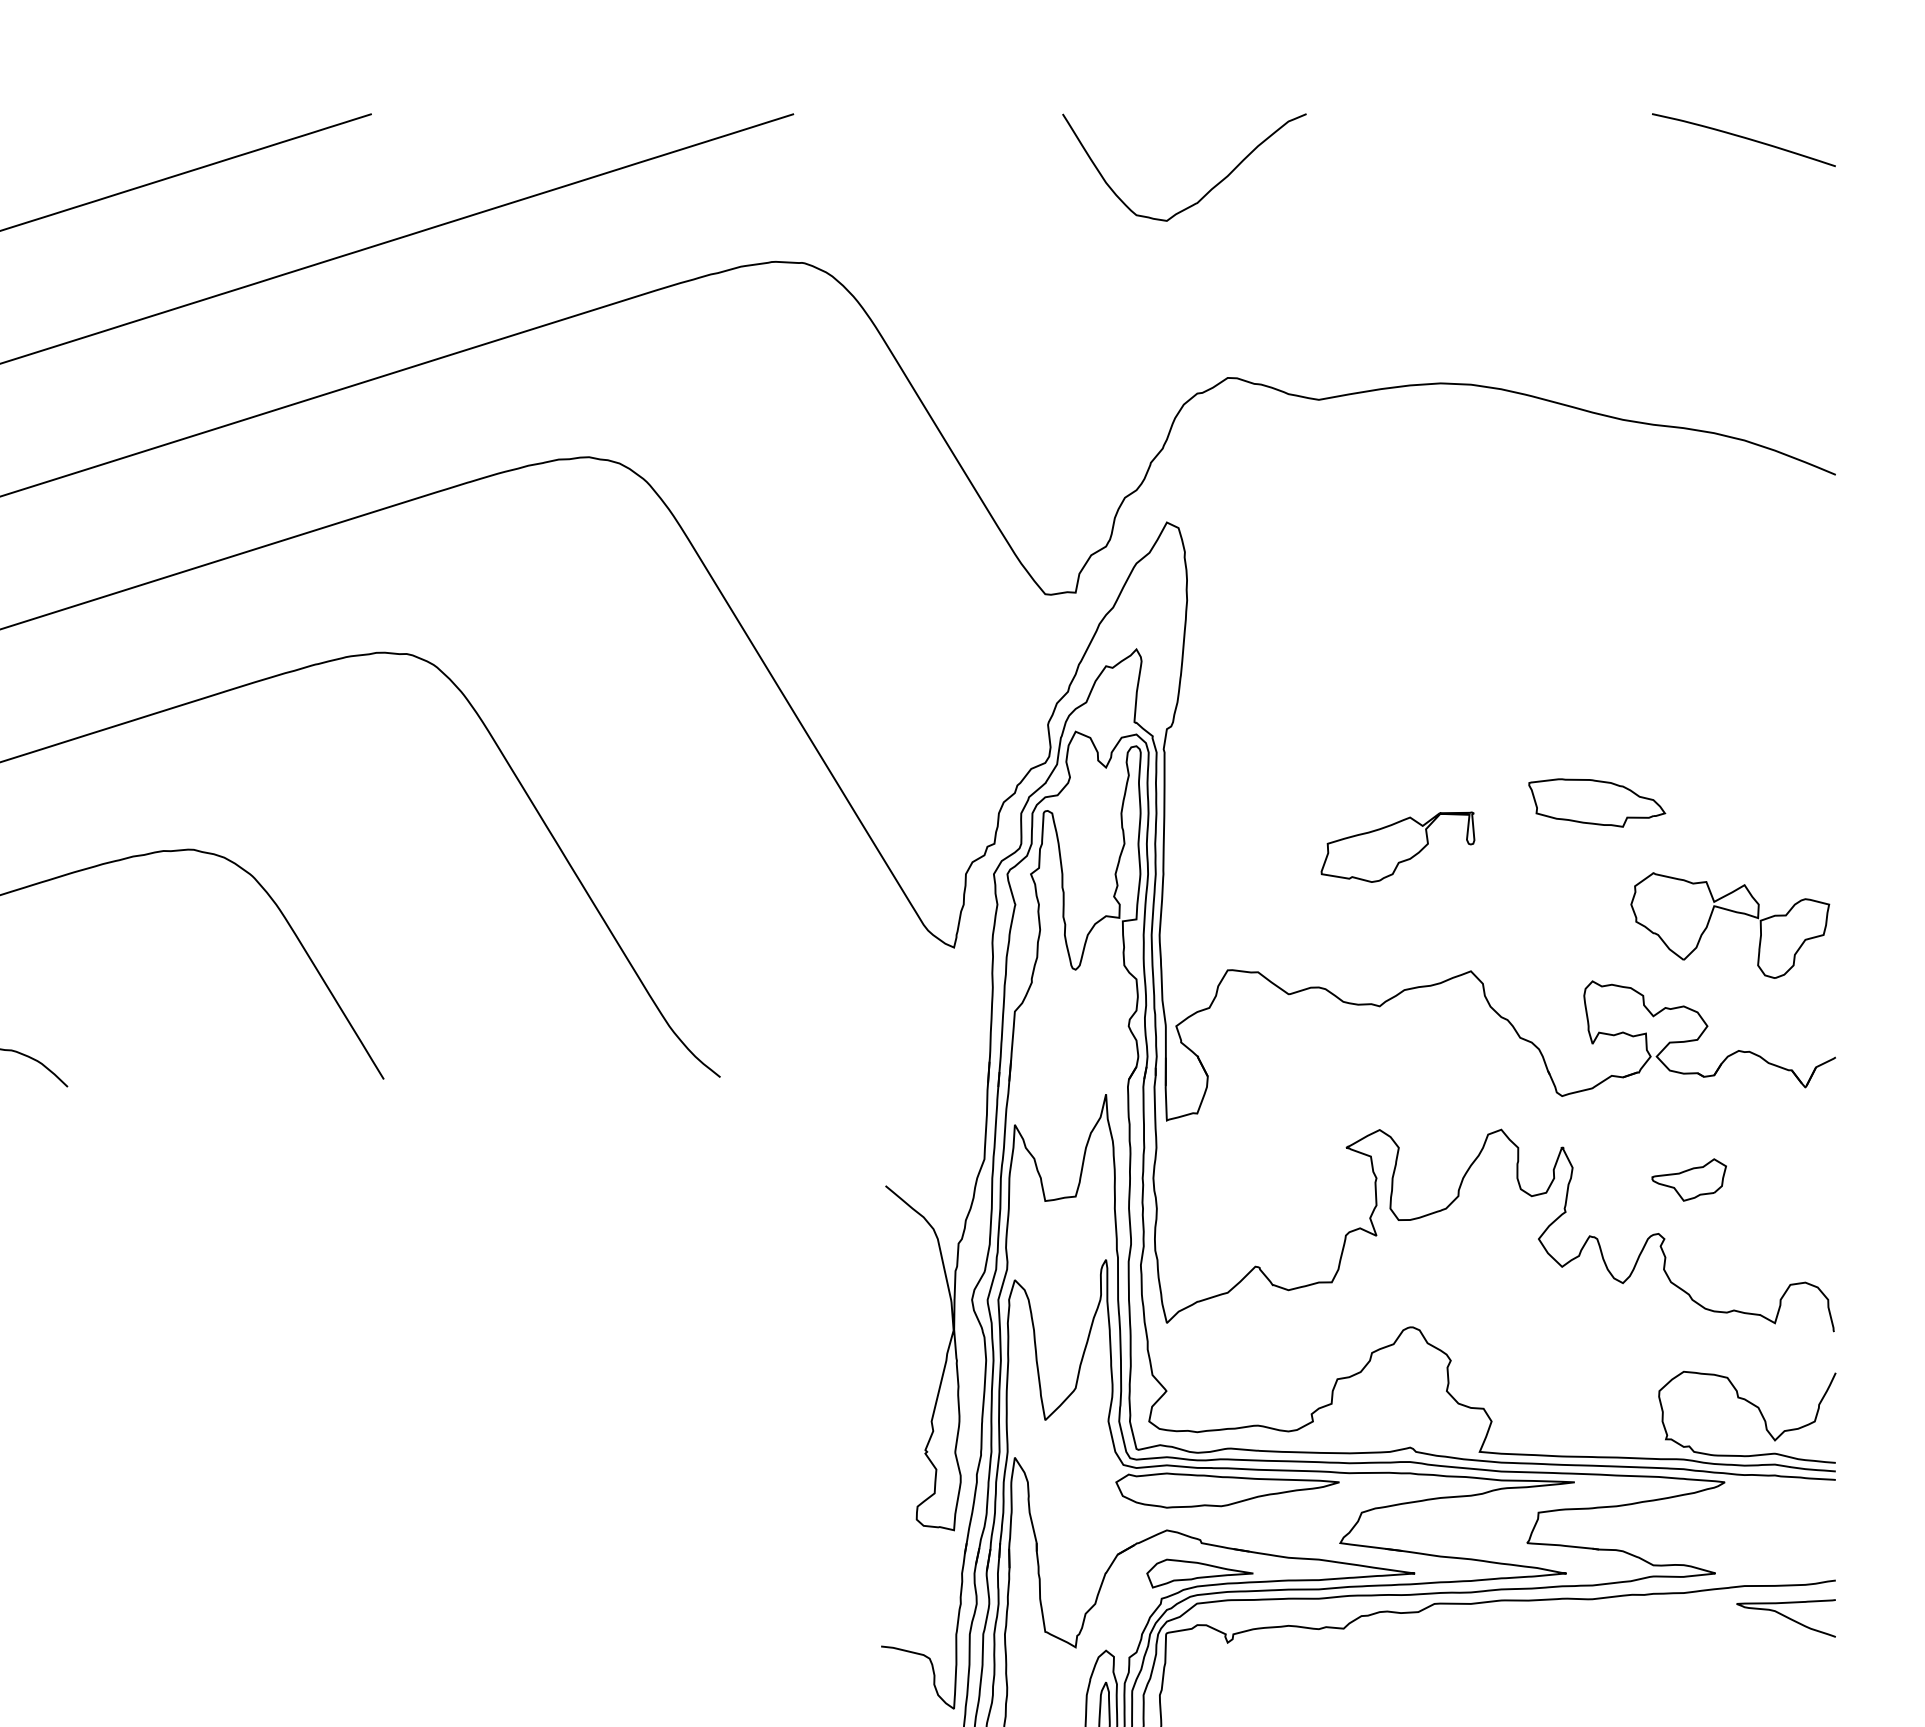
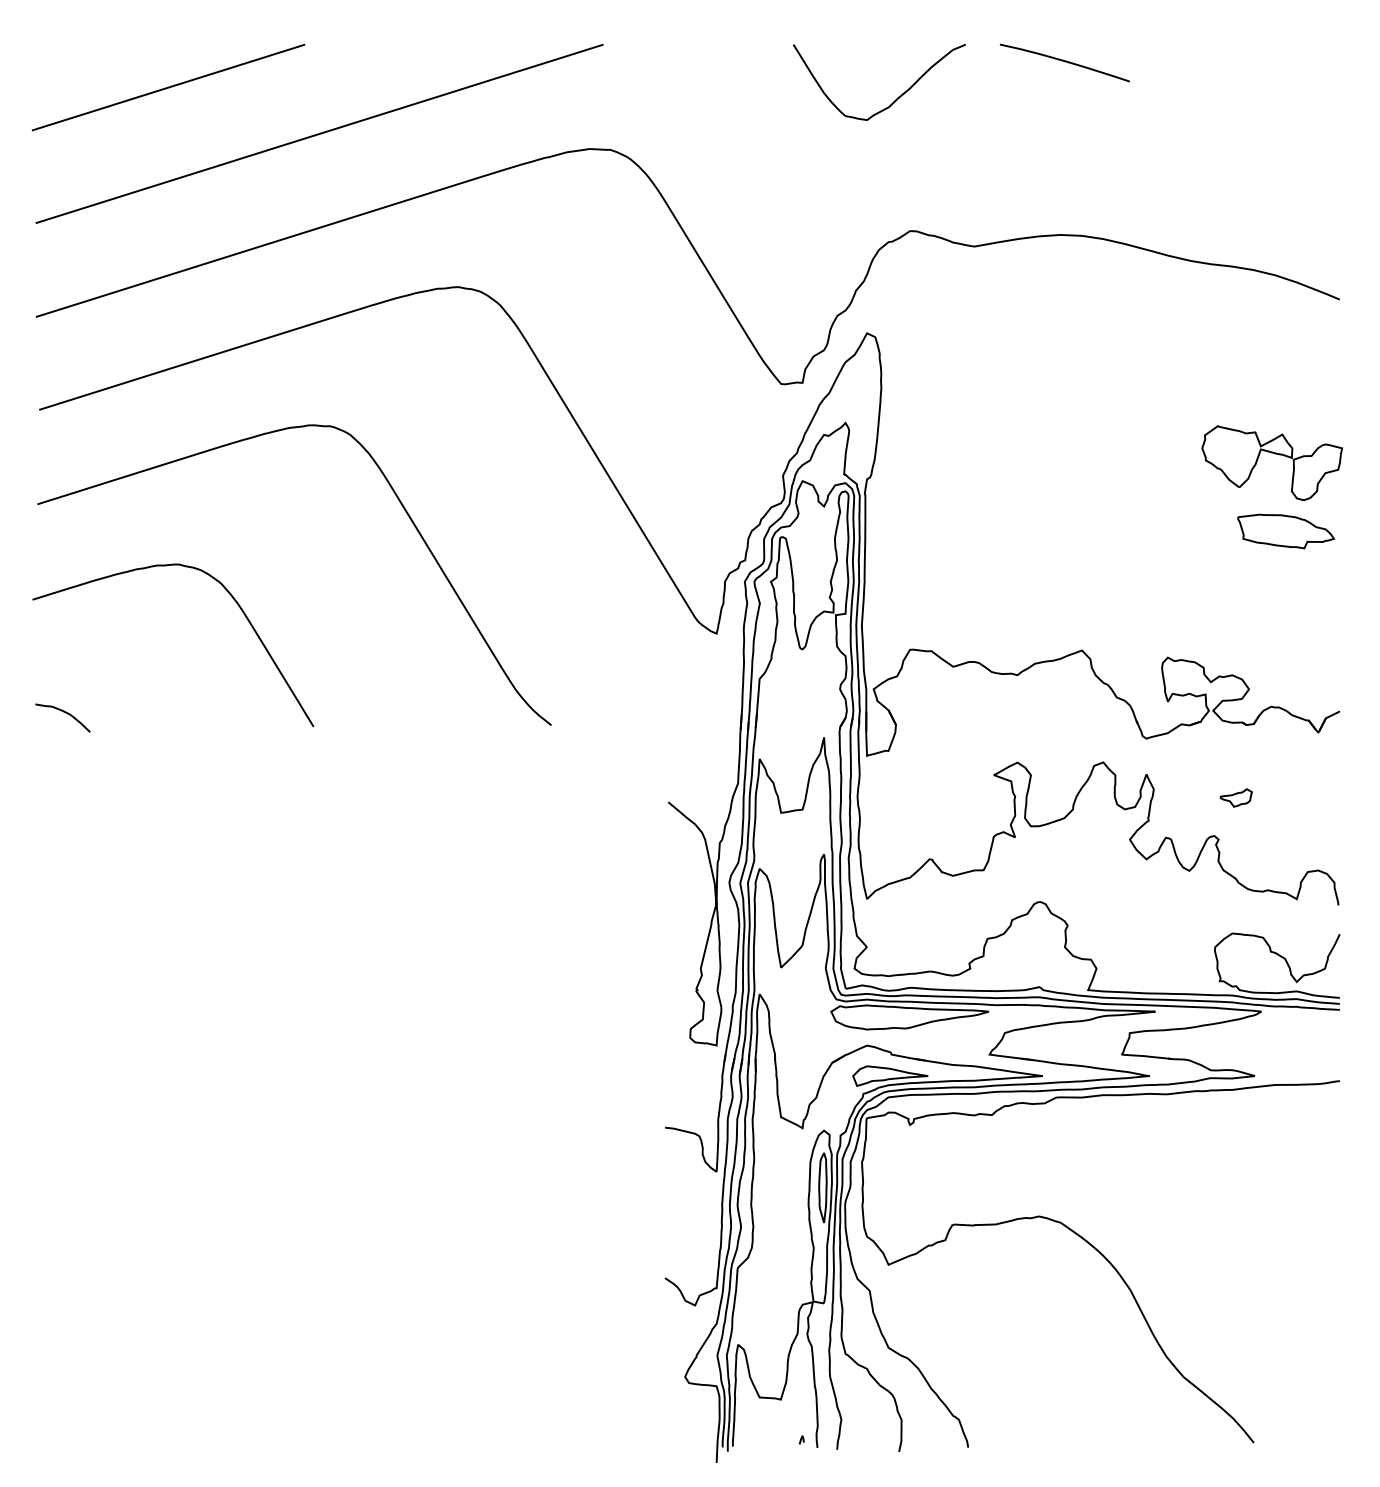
curve: (1743, 137) -> (1064, 61), moved
part: (1597, 802) -> (1286, 531), moved
part: (1398, 846) -> (1030, 562), removed
part: (1734, 913) -> (1275, 454), moved
part: (1689, 1179) -> (1236, 797), size x0.6
curve: (1785, 1617) -> (1304, 1107), removed

